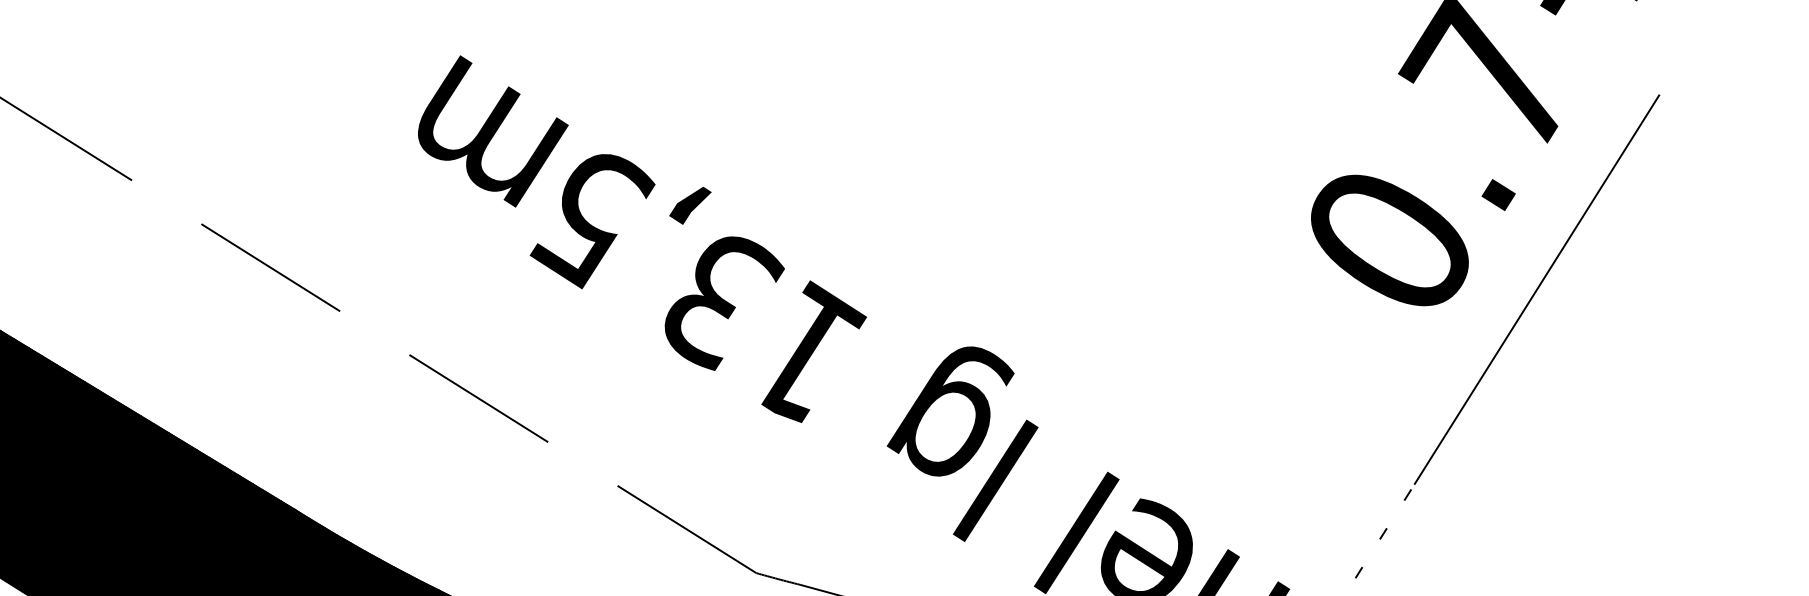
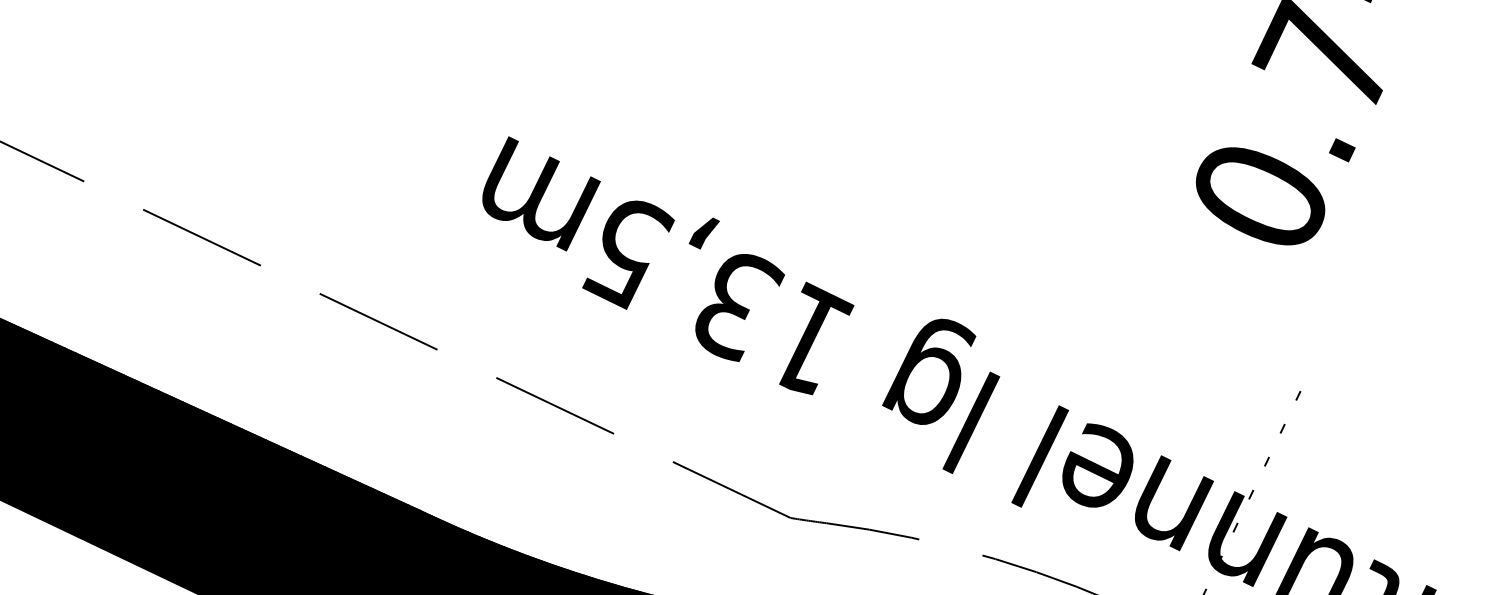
line: (1535, 289) -> (1380, 221), removed

